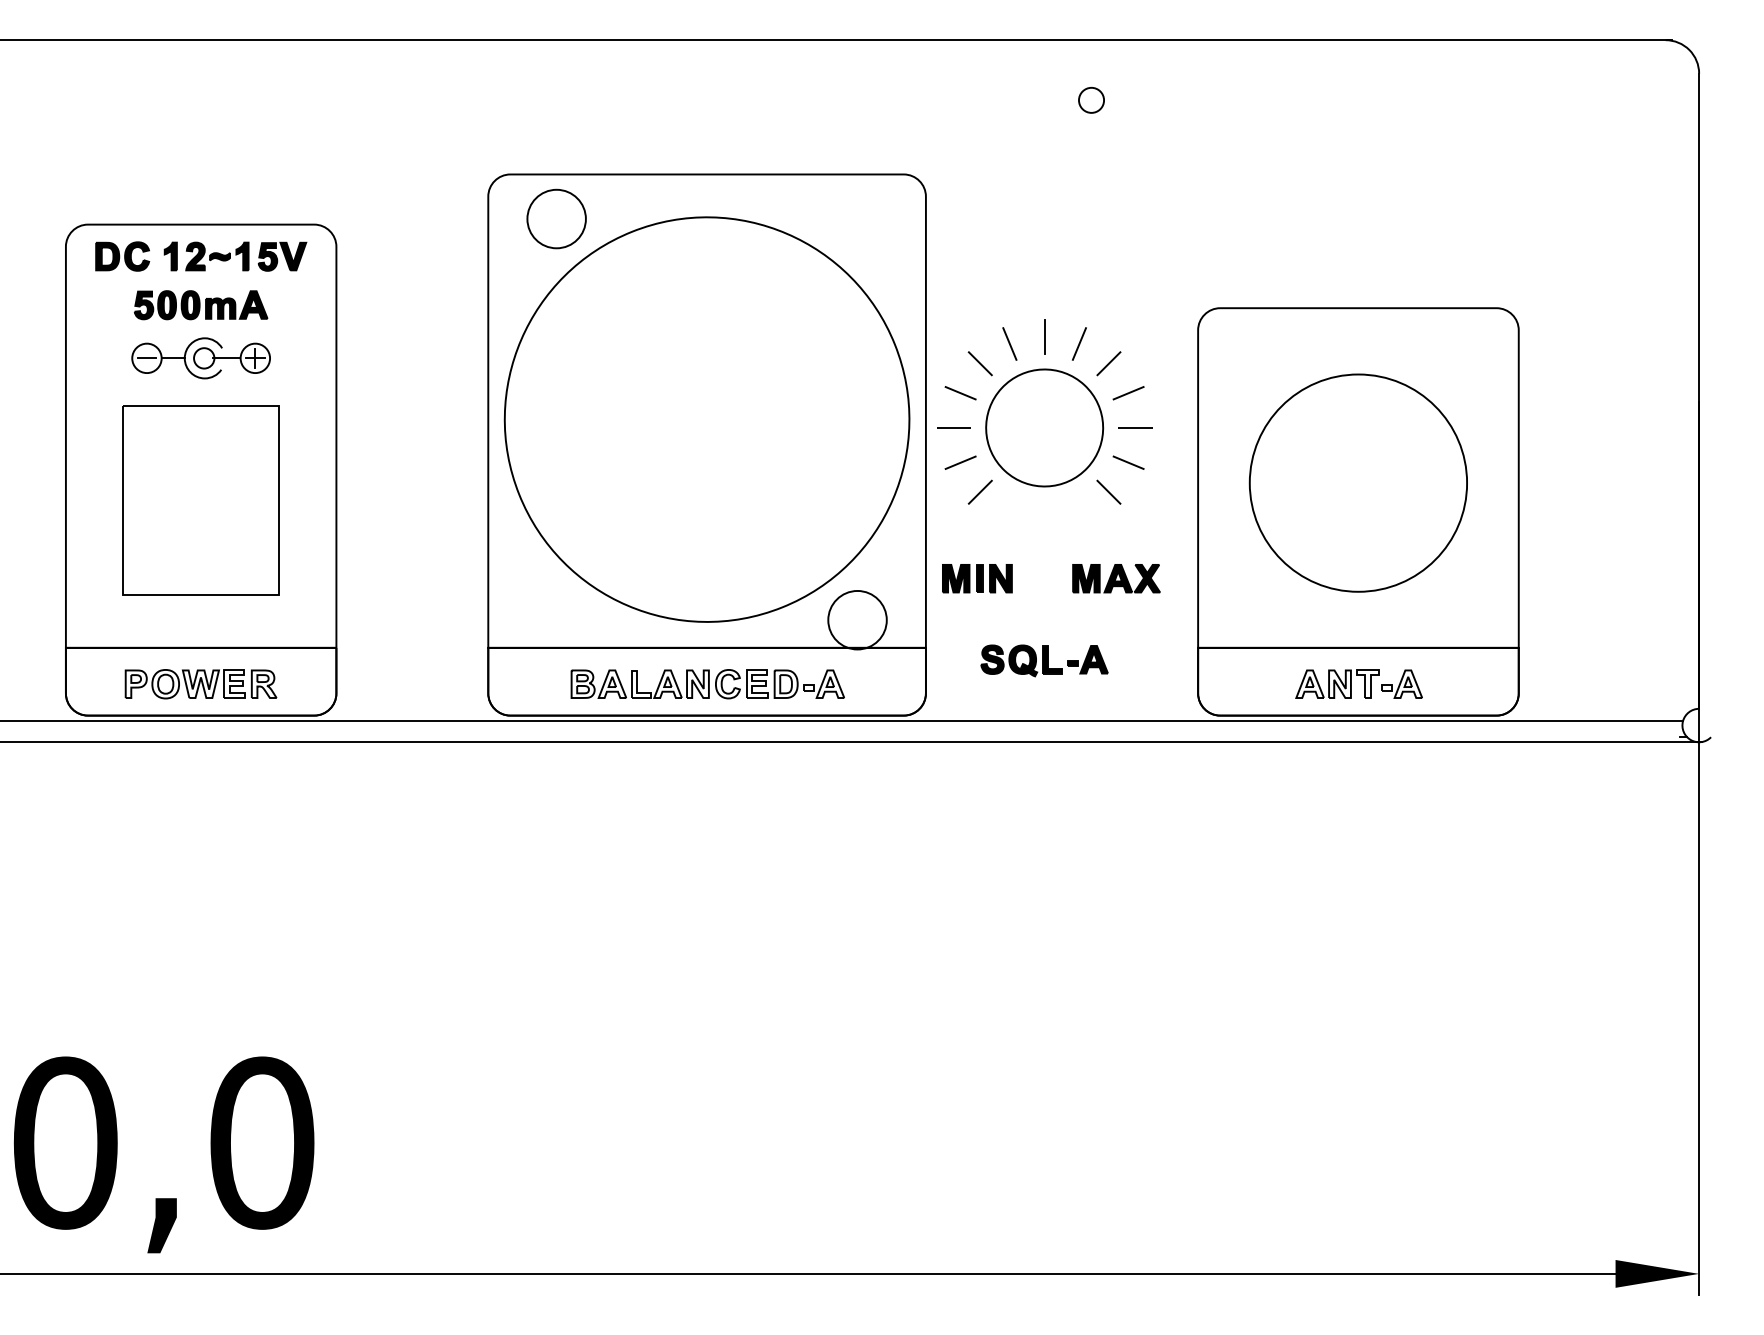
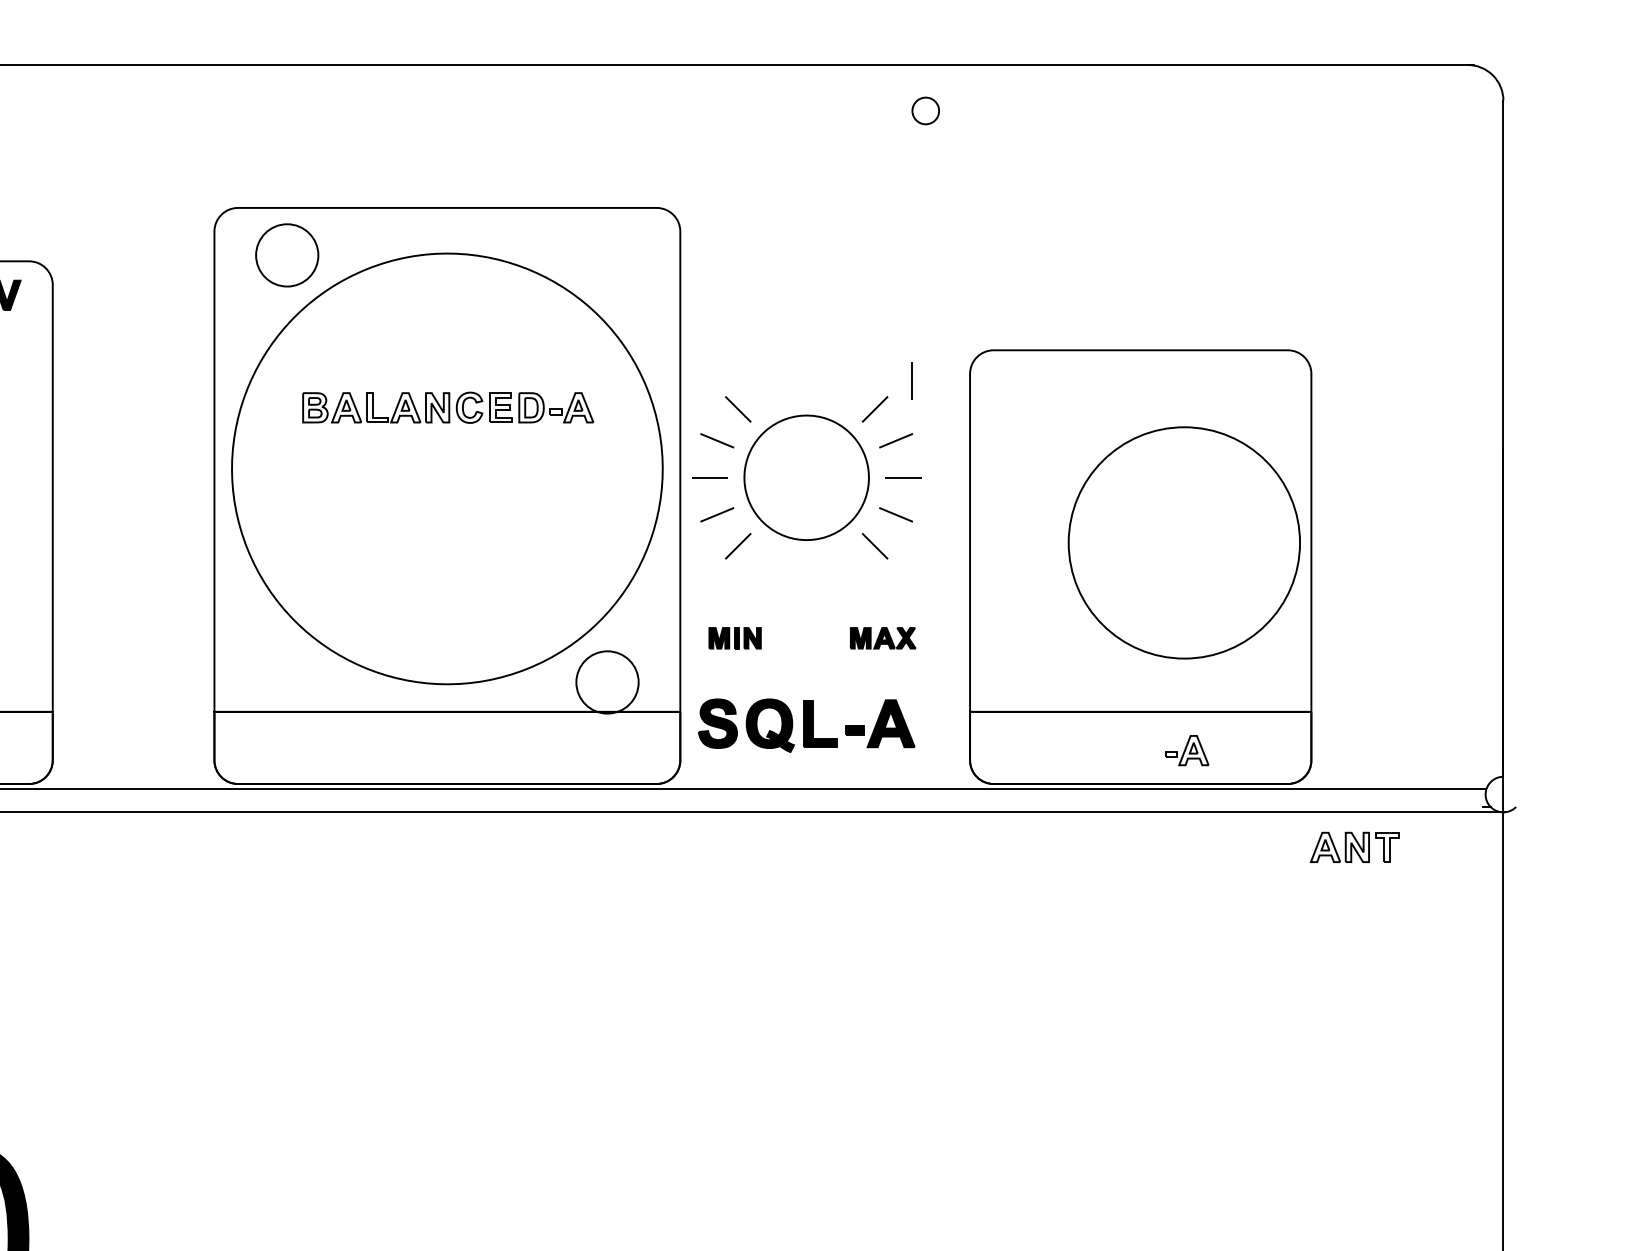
part: (1091, 99) -> (925, 110), moved
line: (1044, 336) -> (911, 380), moved
line: (1009, 343) -> (769, 387), removed
line: (1078, 343) -> (842, 387), removed
part: (1357, 482) -> (1183, 542), moved
part: (977, 578) -> (735, 638), size x0.7
part: (1116, 578) -> (883, 638), size x0.7
part: (1044, 660) -> (806, 725), size x1.6
part: (1337, 683) -> (1354, 846), moved
part: (707, 684) -> (447, 408), moved

